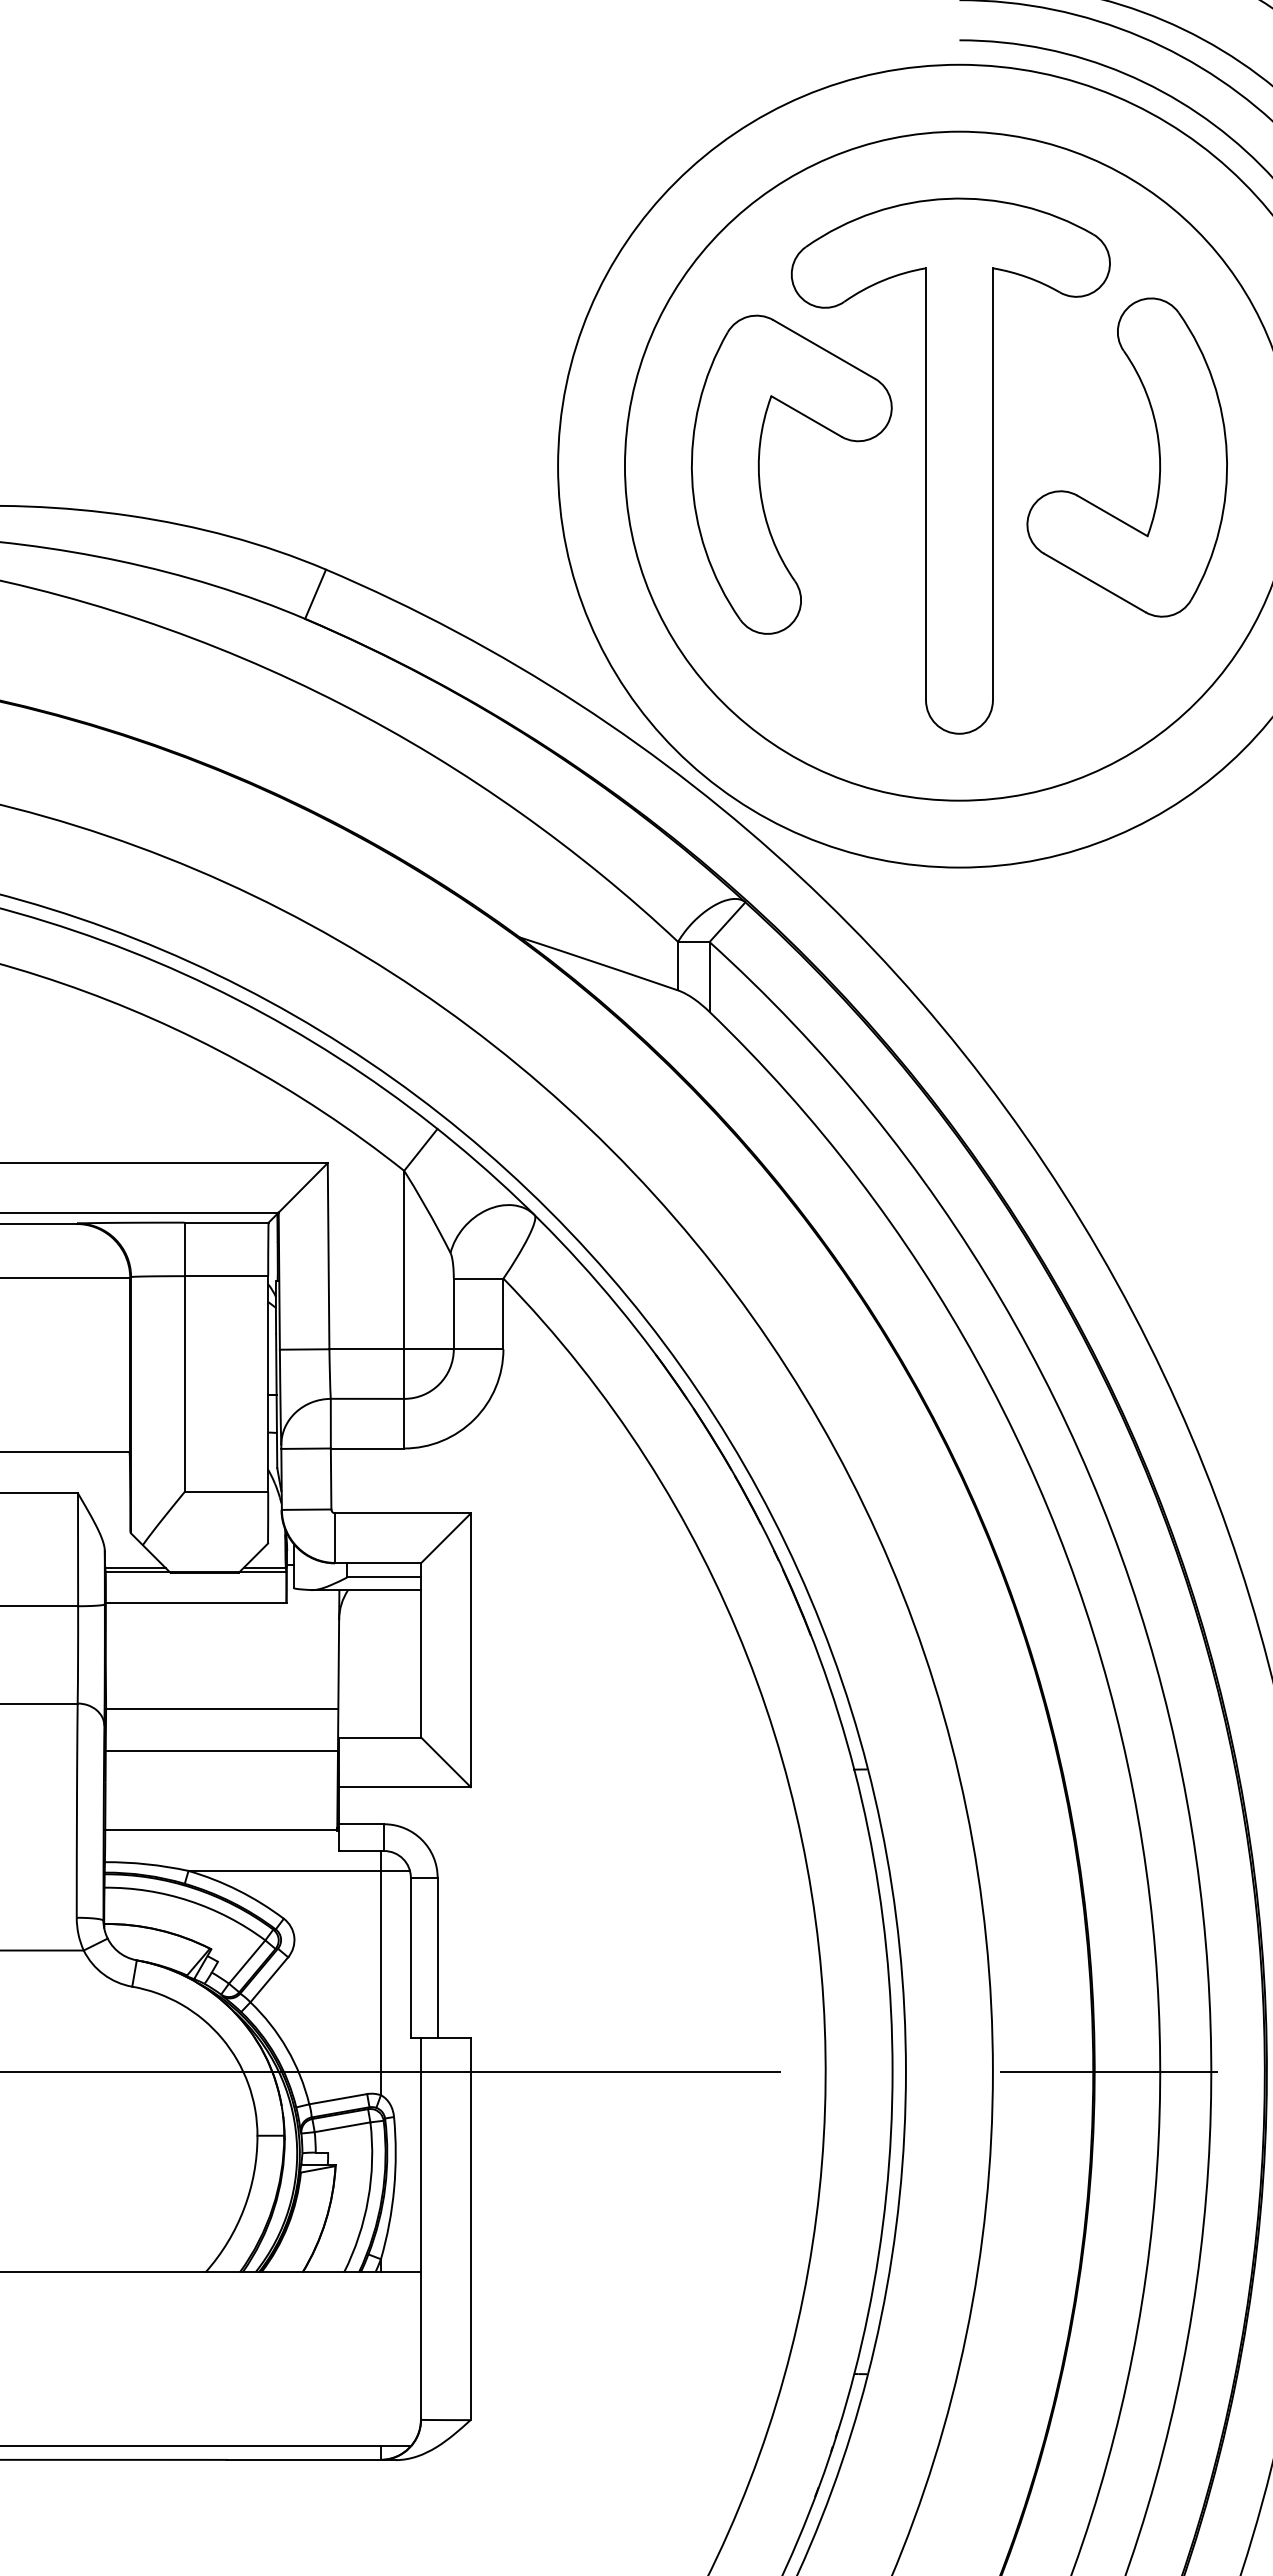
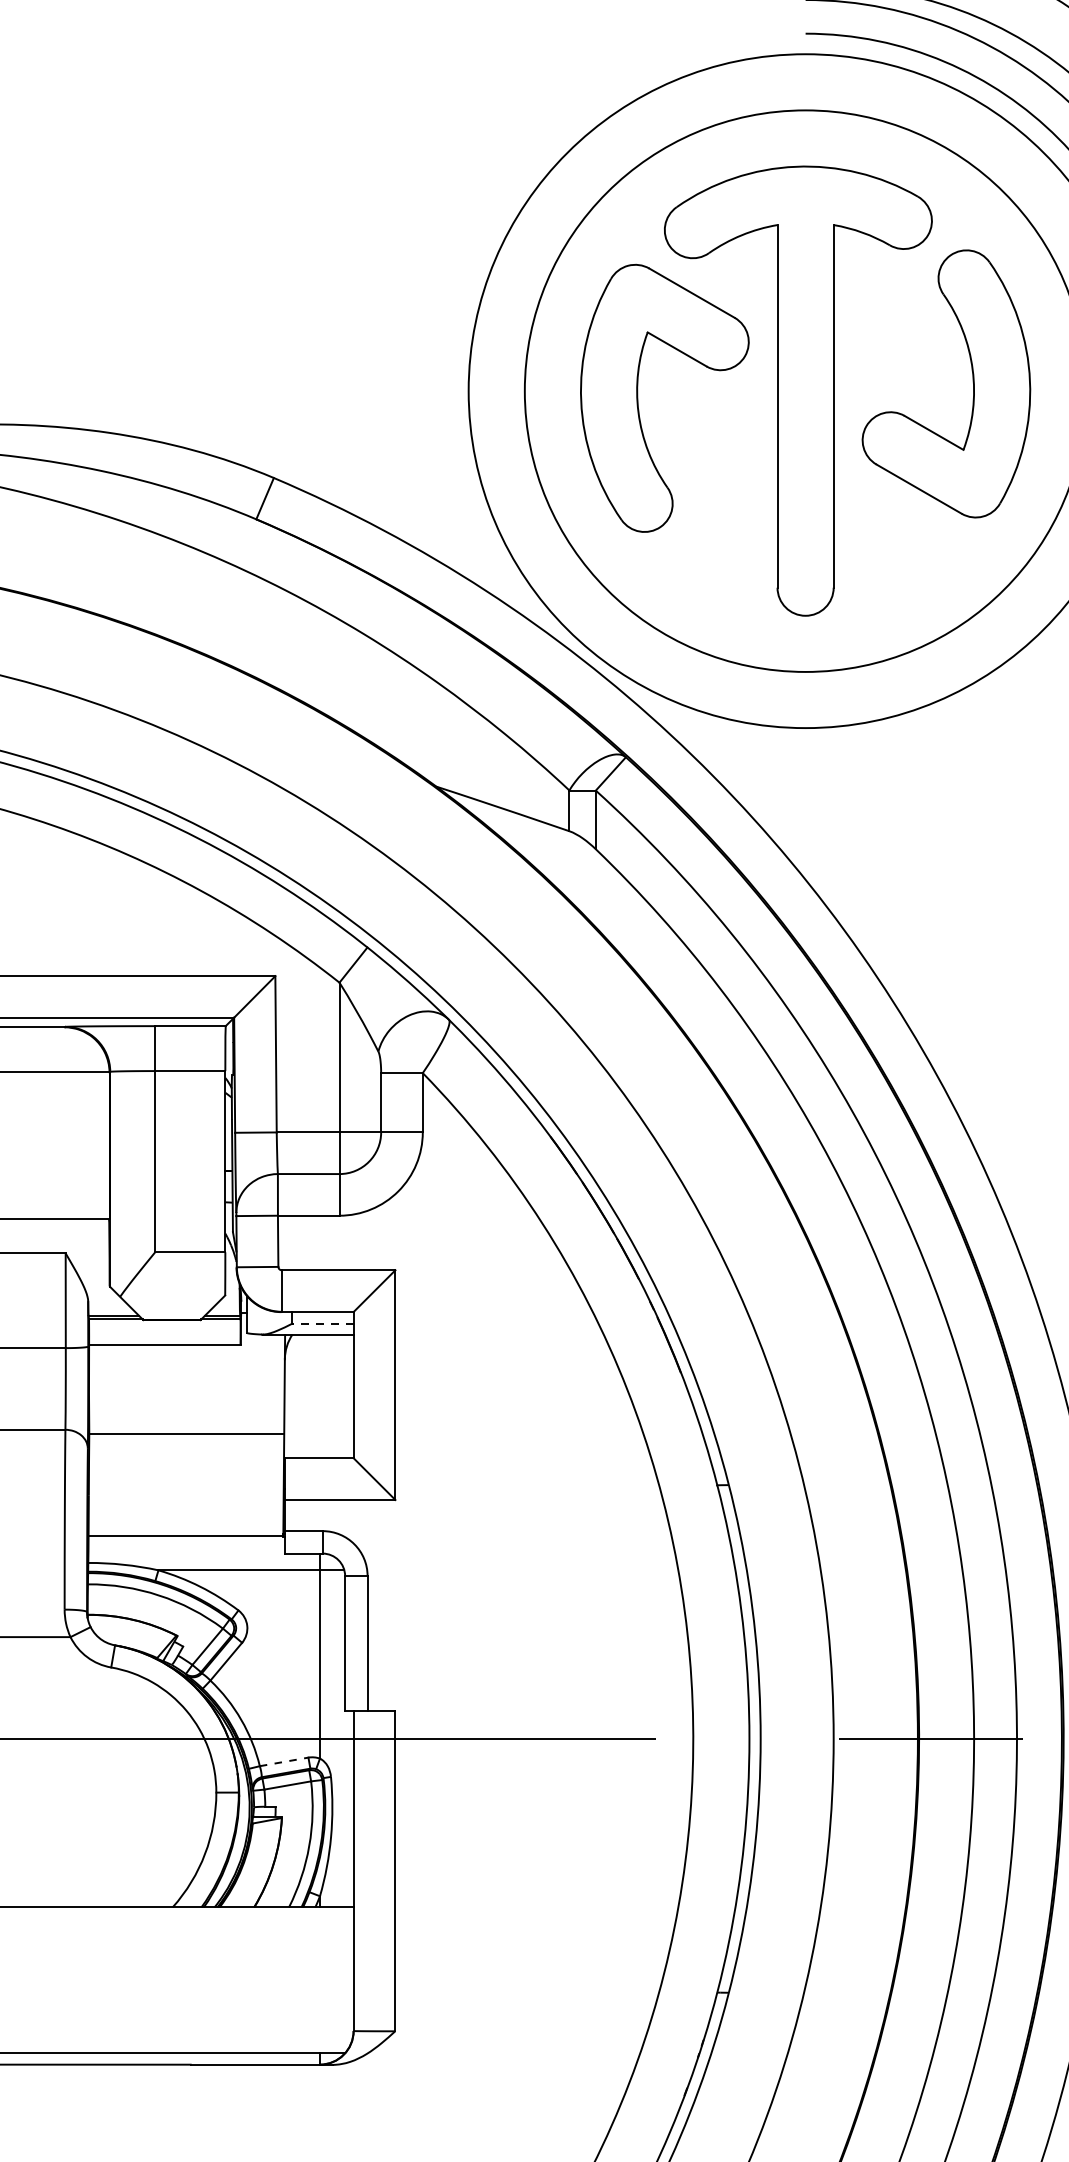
line: (384, 1577) -> (322, 1324), solid -> dashed
line: (221, 1751) -> (186, 1470), removed
line: (338, 2099) -> (284, 1762), solid -> dashed

